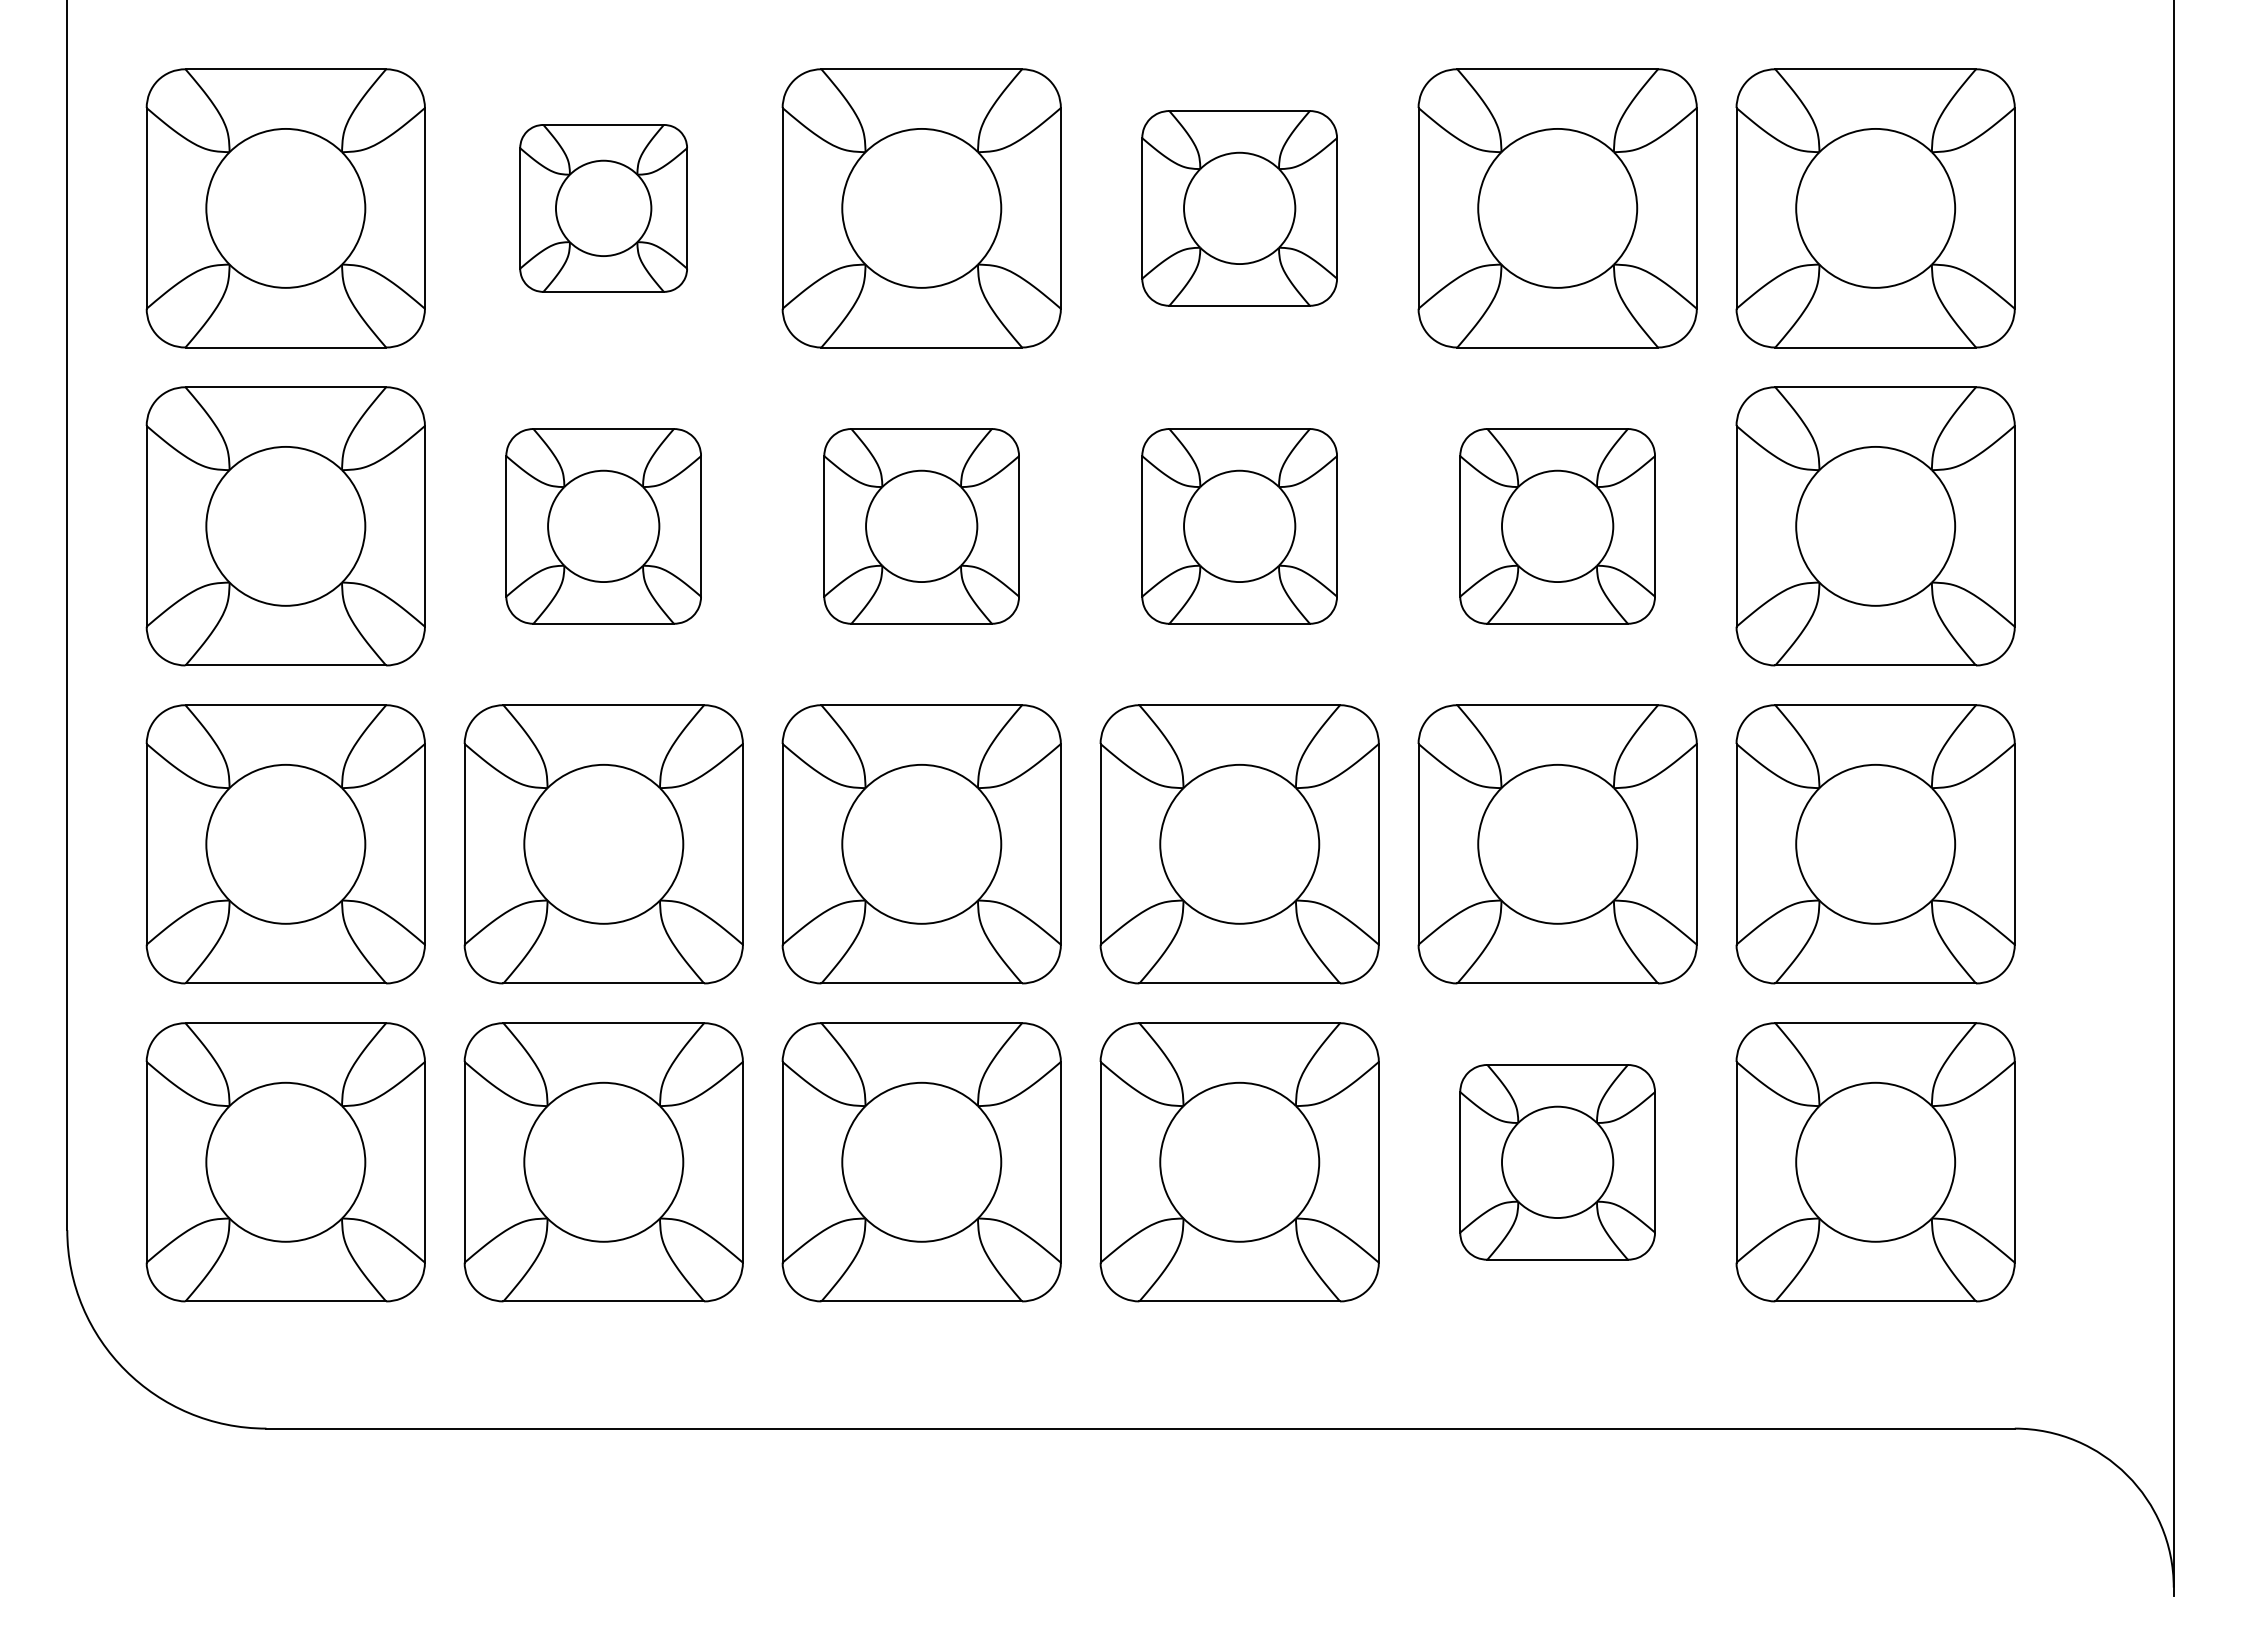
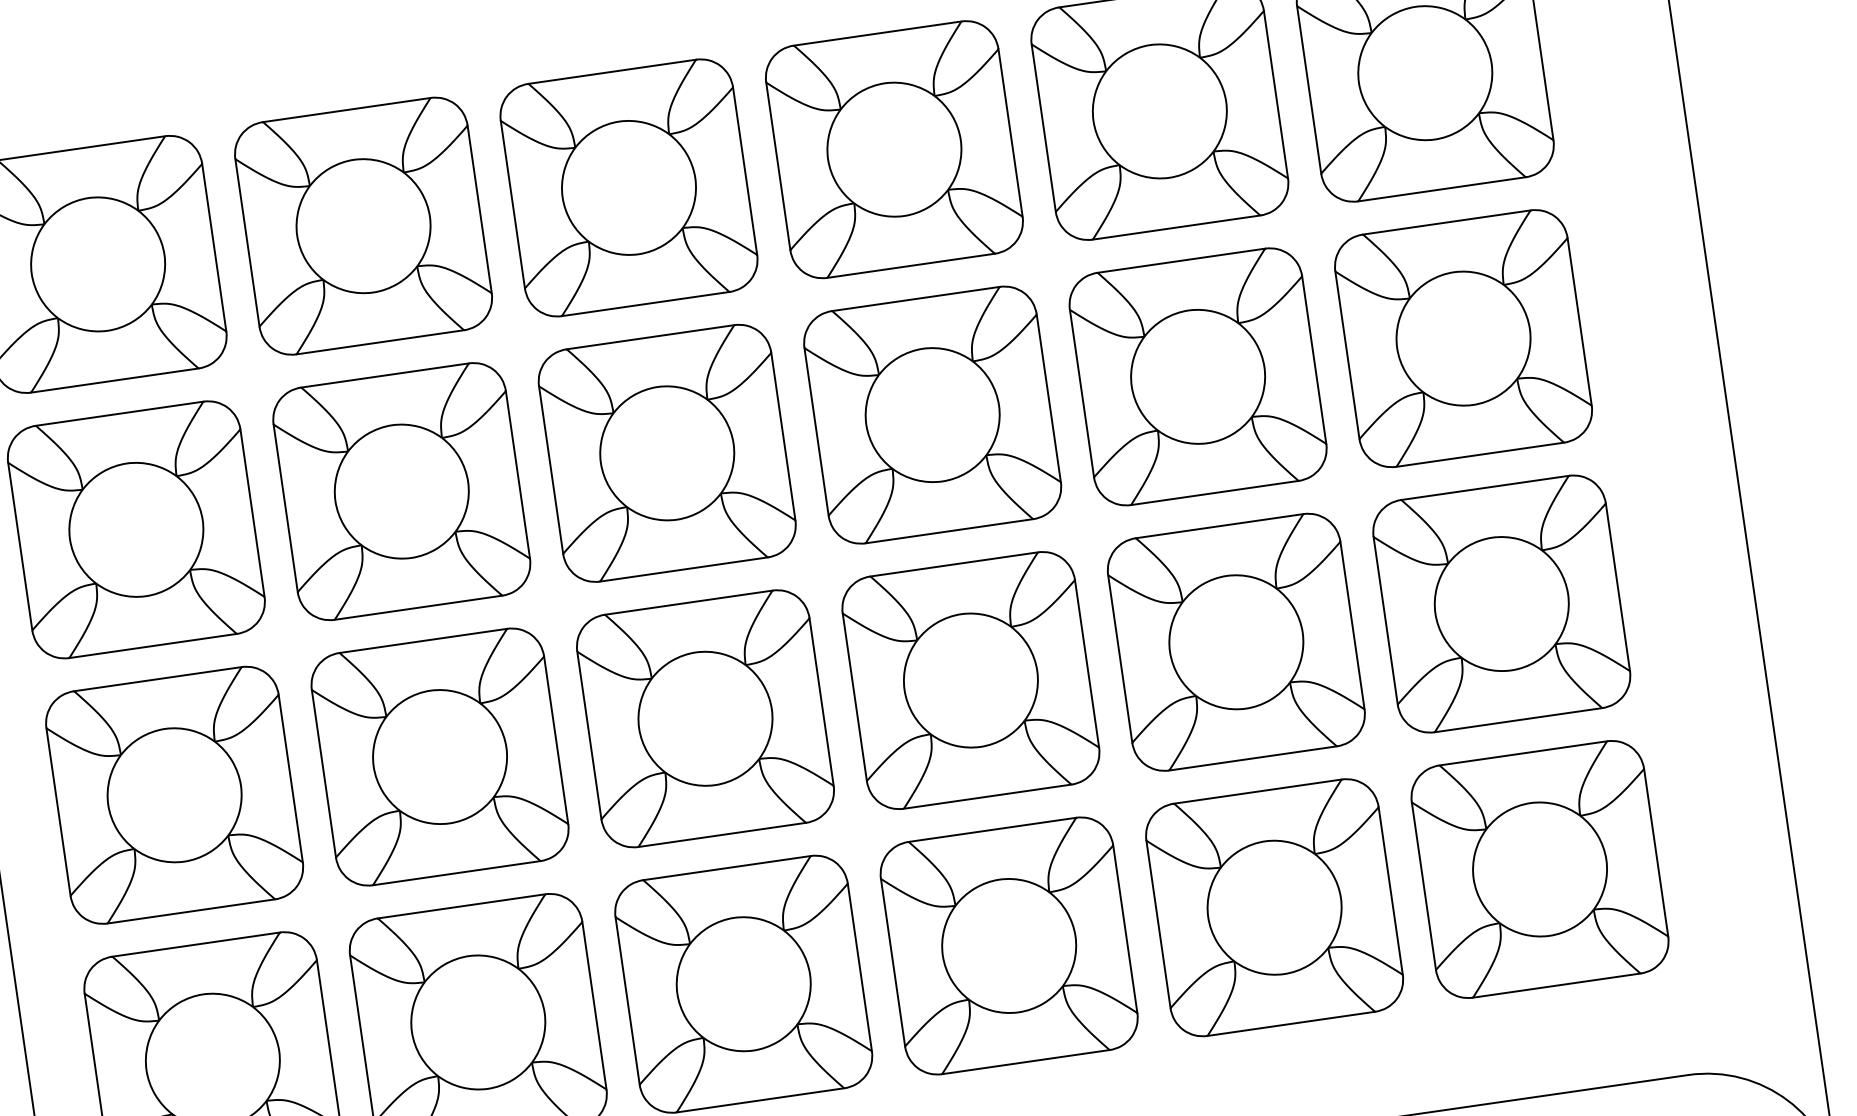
part: (603, 208) -> (363, 226), size x1.67
part: (1239, 208) -> (894, 149), size x1.43
part: (603, 526) -> (401, 491), size x1.43
part: (921, 526) -> (667, 453), size x1.43
part: (1239, 526) -> (932, 415), size x1.43
part: (1557, 526) -> (1197, 377), size x1.43
part: (1557, 1162) -> (1274, 907), size x1.43

